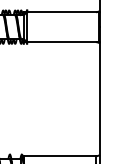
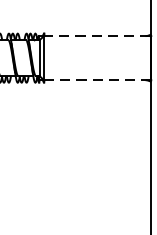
line: (62, 12) -> (96, 36), solid -> dashed
line: (63, 42) -> (97, 80), solid -> dashed

